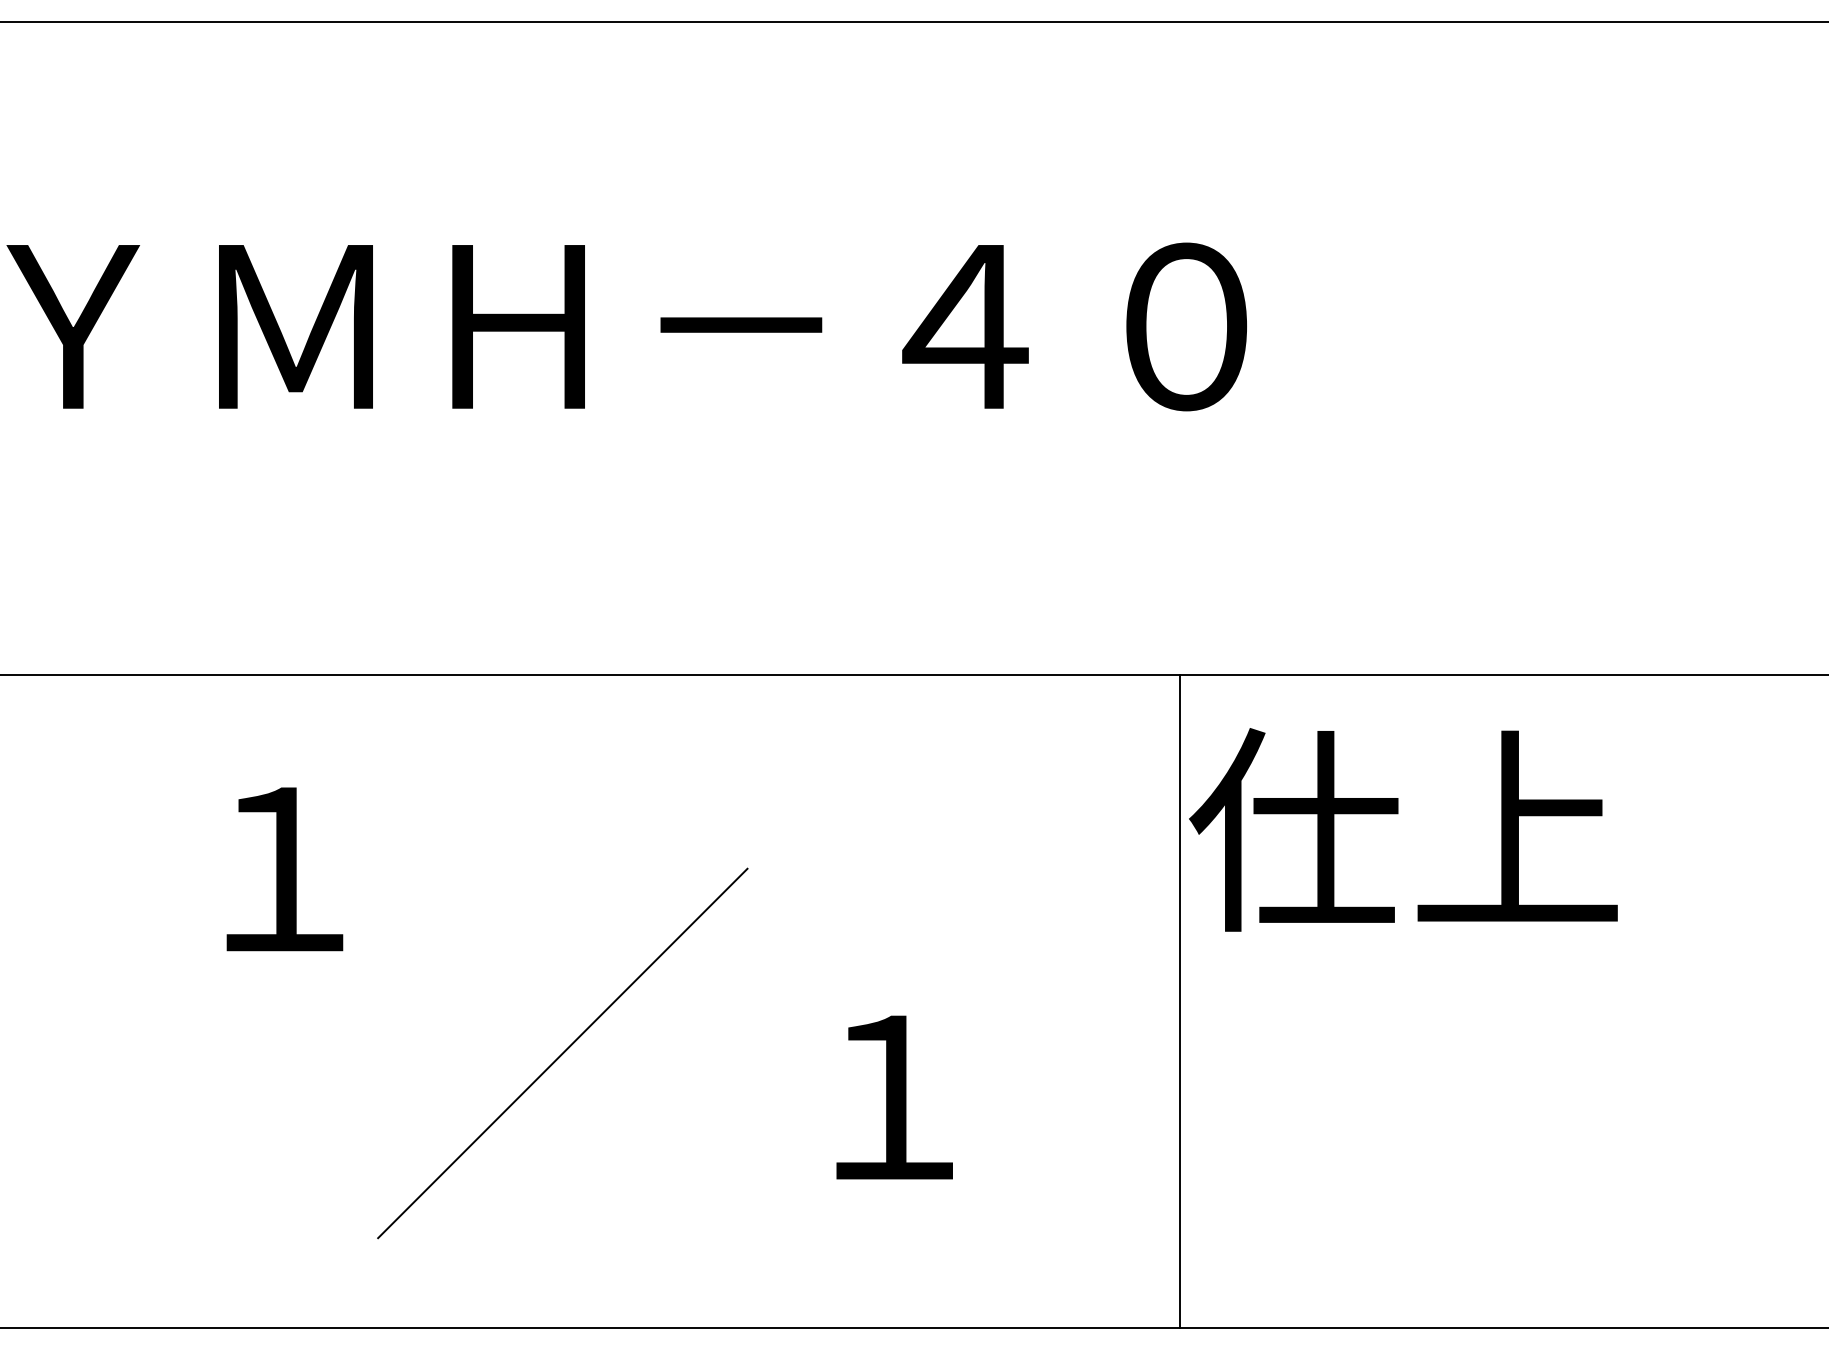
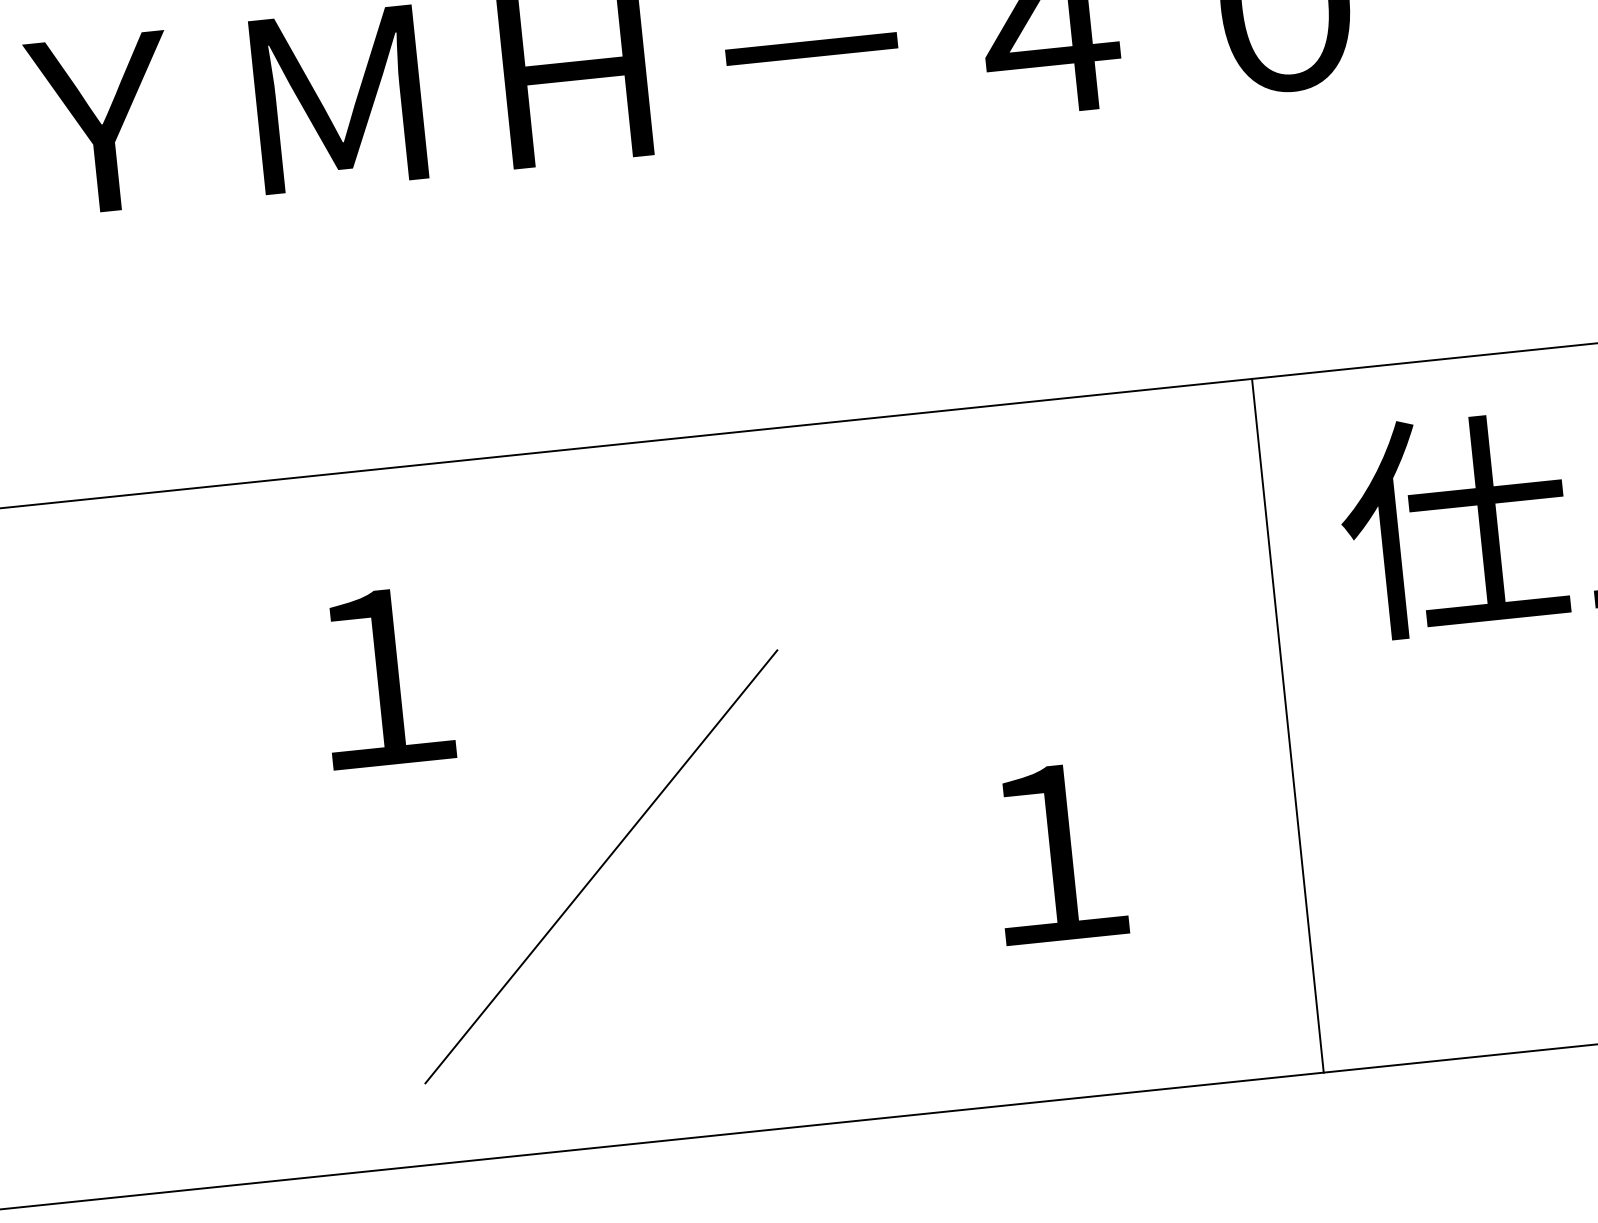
line: (1179, 1000) -> (1287, 725), moved
line: (562, 1053) -> (601, 866), moved

